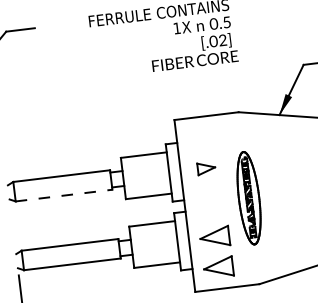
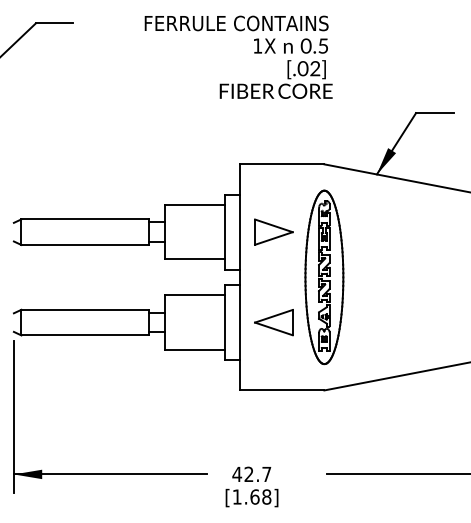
part: (206, 167) -> (273, 231), size x1.67
line: (64, 195) -> (85, 245), dashed -> solid
part: (249, 198) -> (324, 277), size x1.43
part: (218, 267) -> (273, 362), removed

